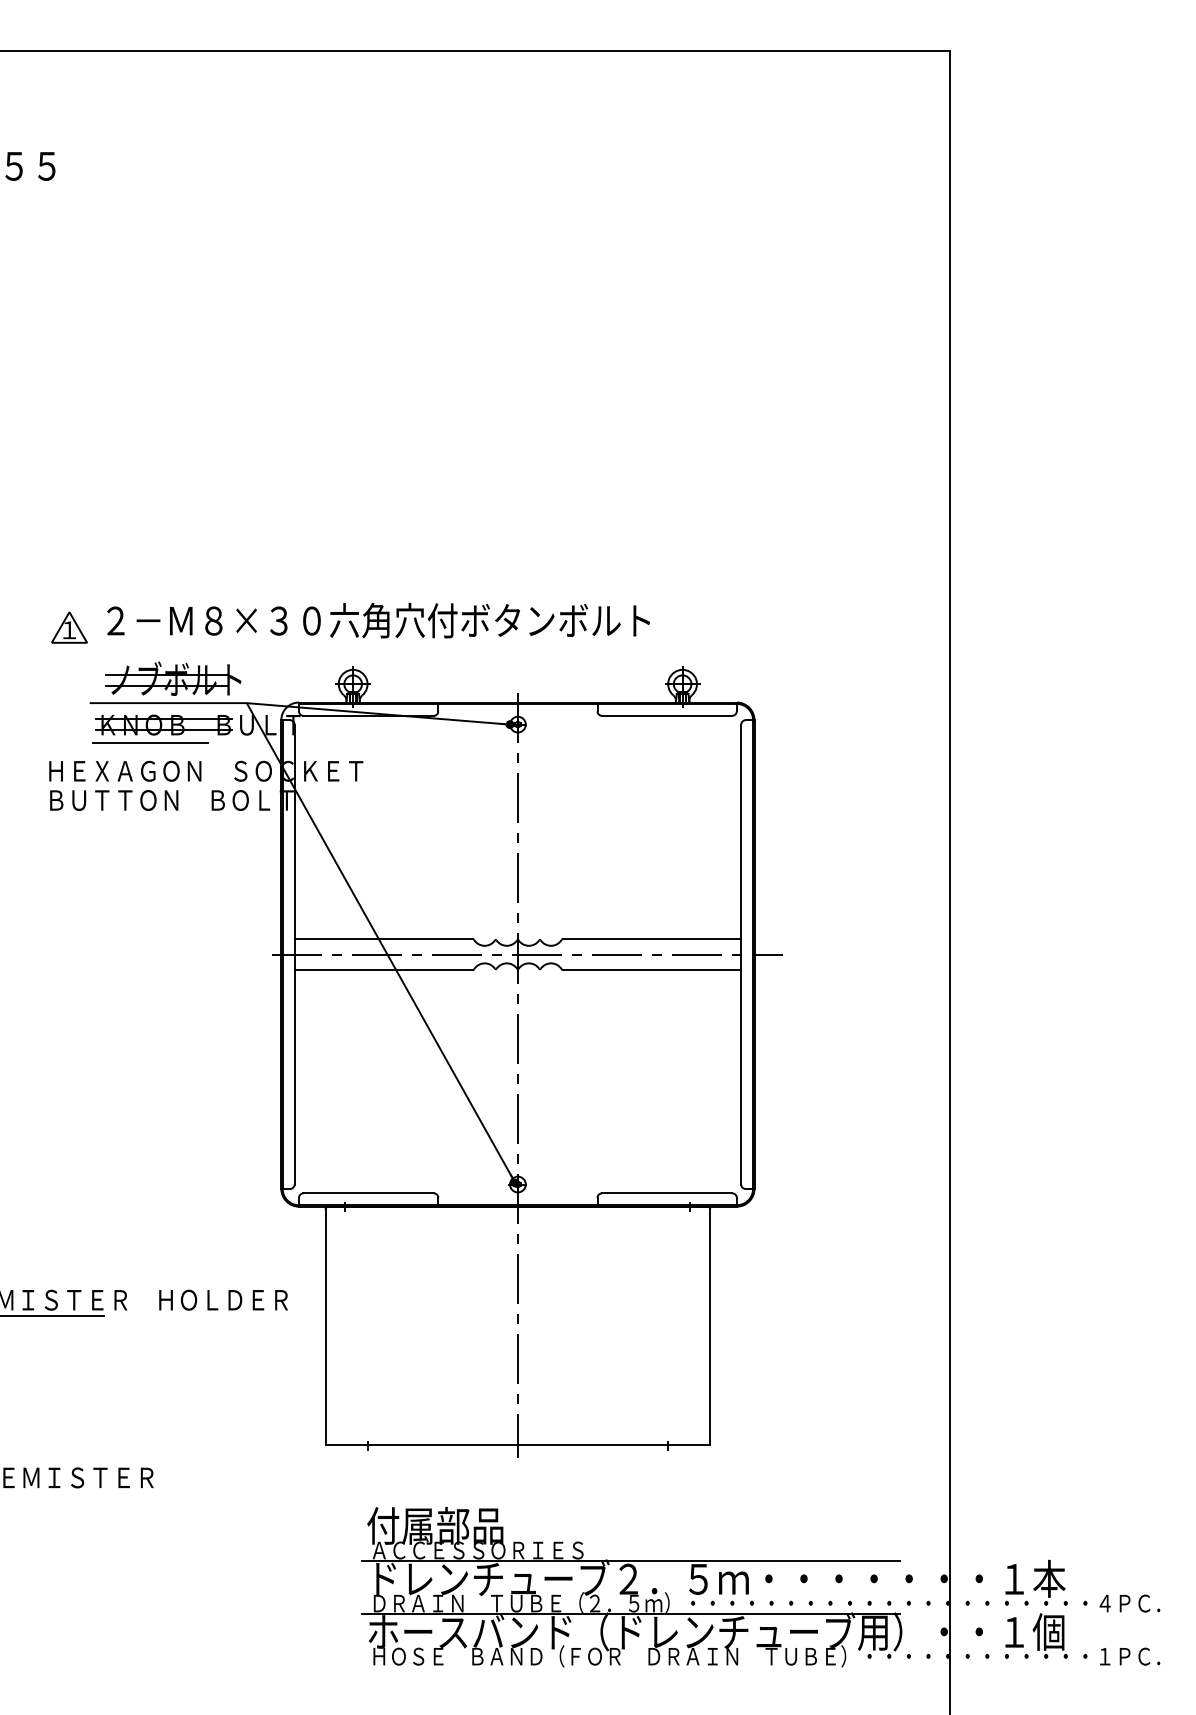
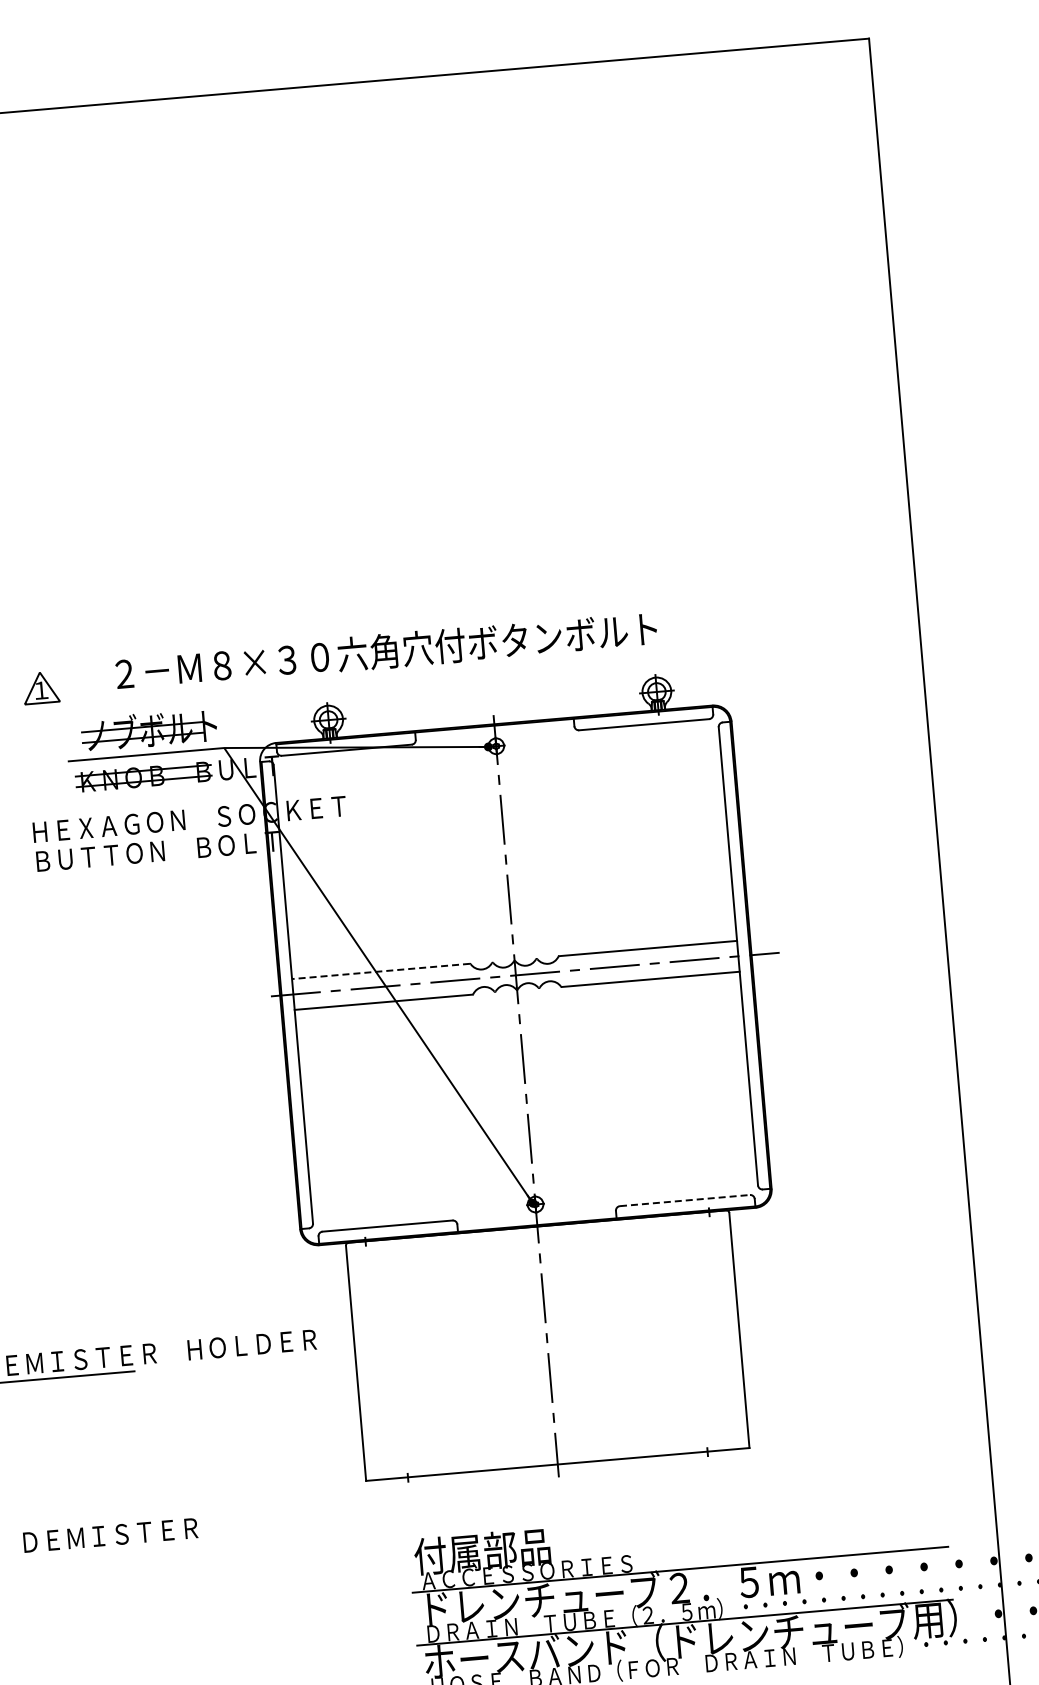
text: (378, 620) -> (386, 651), moved
line: (150, 743) -> (131, 796), removed
line: (383, 939) -> (380, 971), solid -> dashed
line: (667, 1193) -> (685, 1200), solid -> dashed

